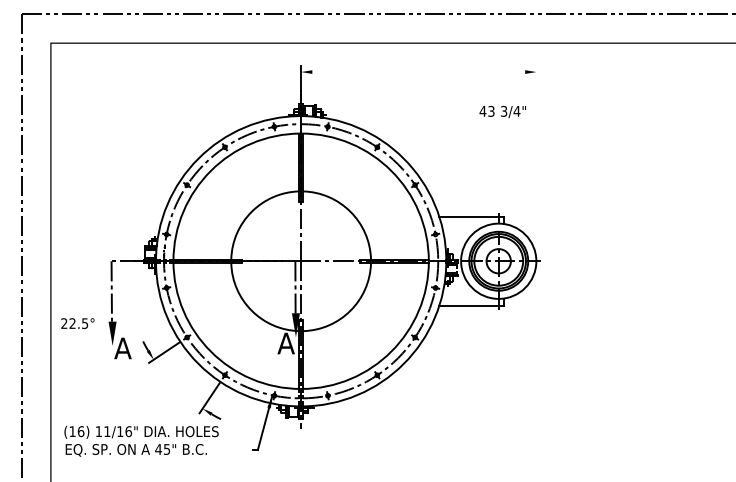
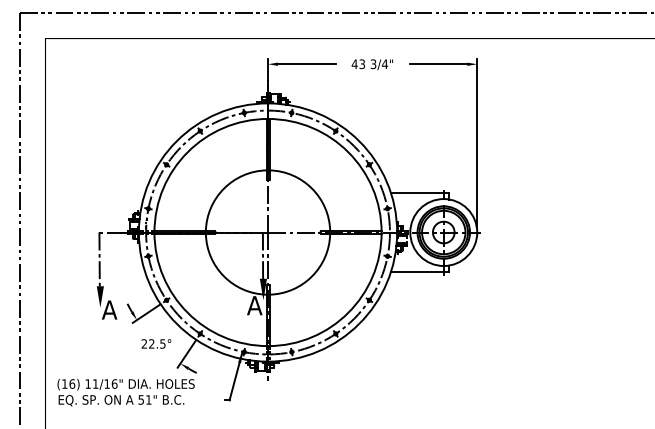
line: (344, 72) -> (306, 64), added
line: (492, 72) -> (438, 64), added
text: (501, 111) -> (371, 64), moved
line: (536, 161) -> (477, 143), added
text: (77, 323) -> (156, 343), moved
text: (162, 449) -> (144, 399), 45" -> 51"

